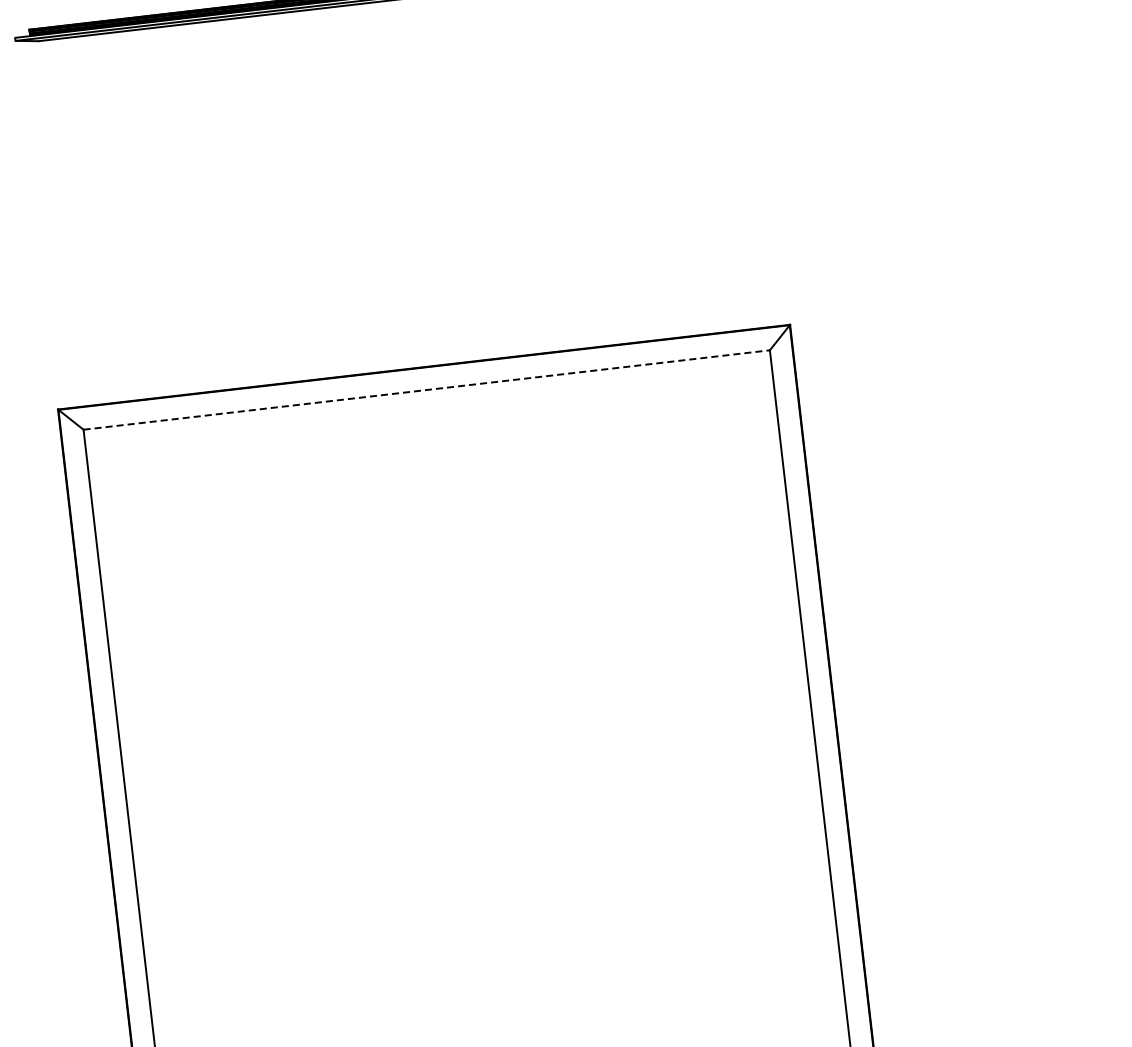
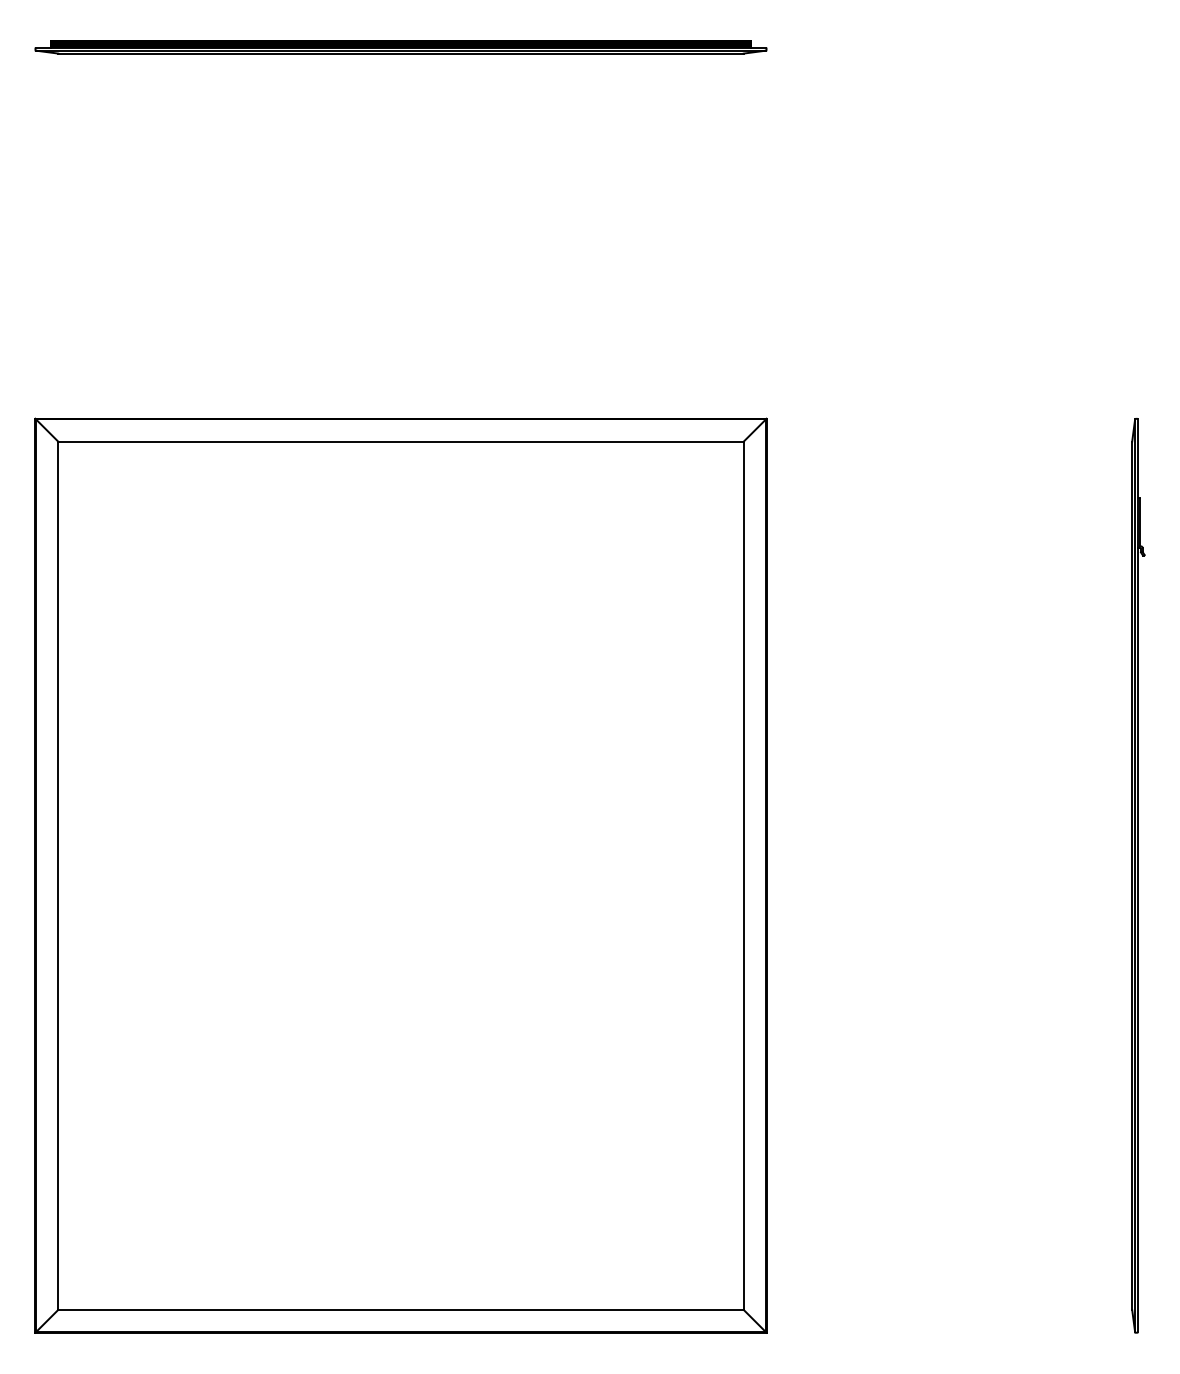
line: (427, 389) -> (401, 441), dashed -> solid

